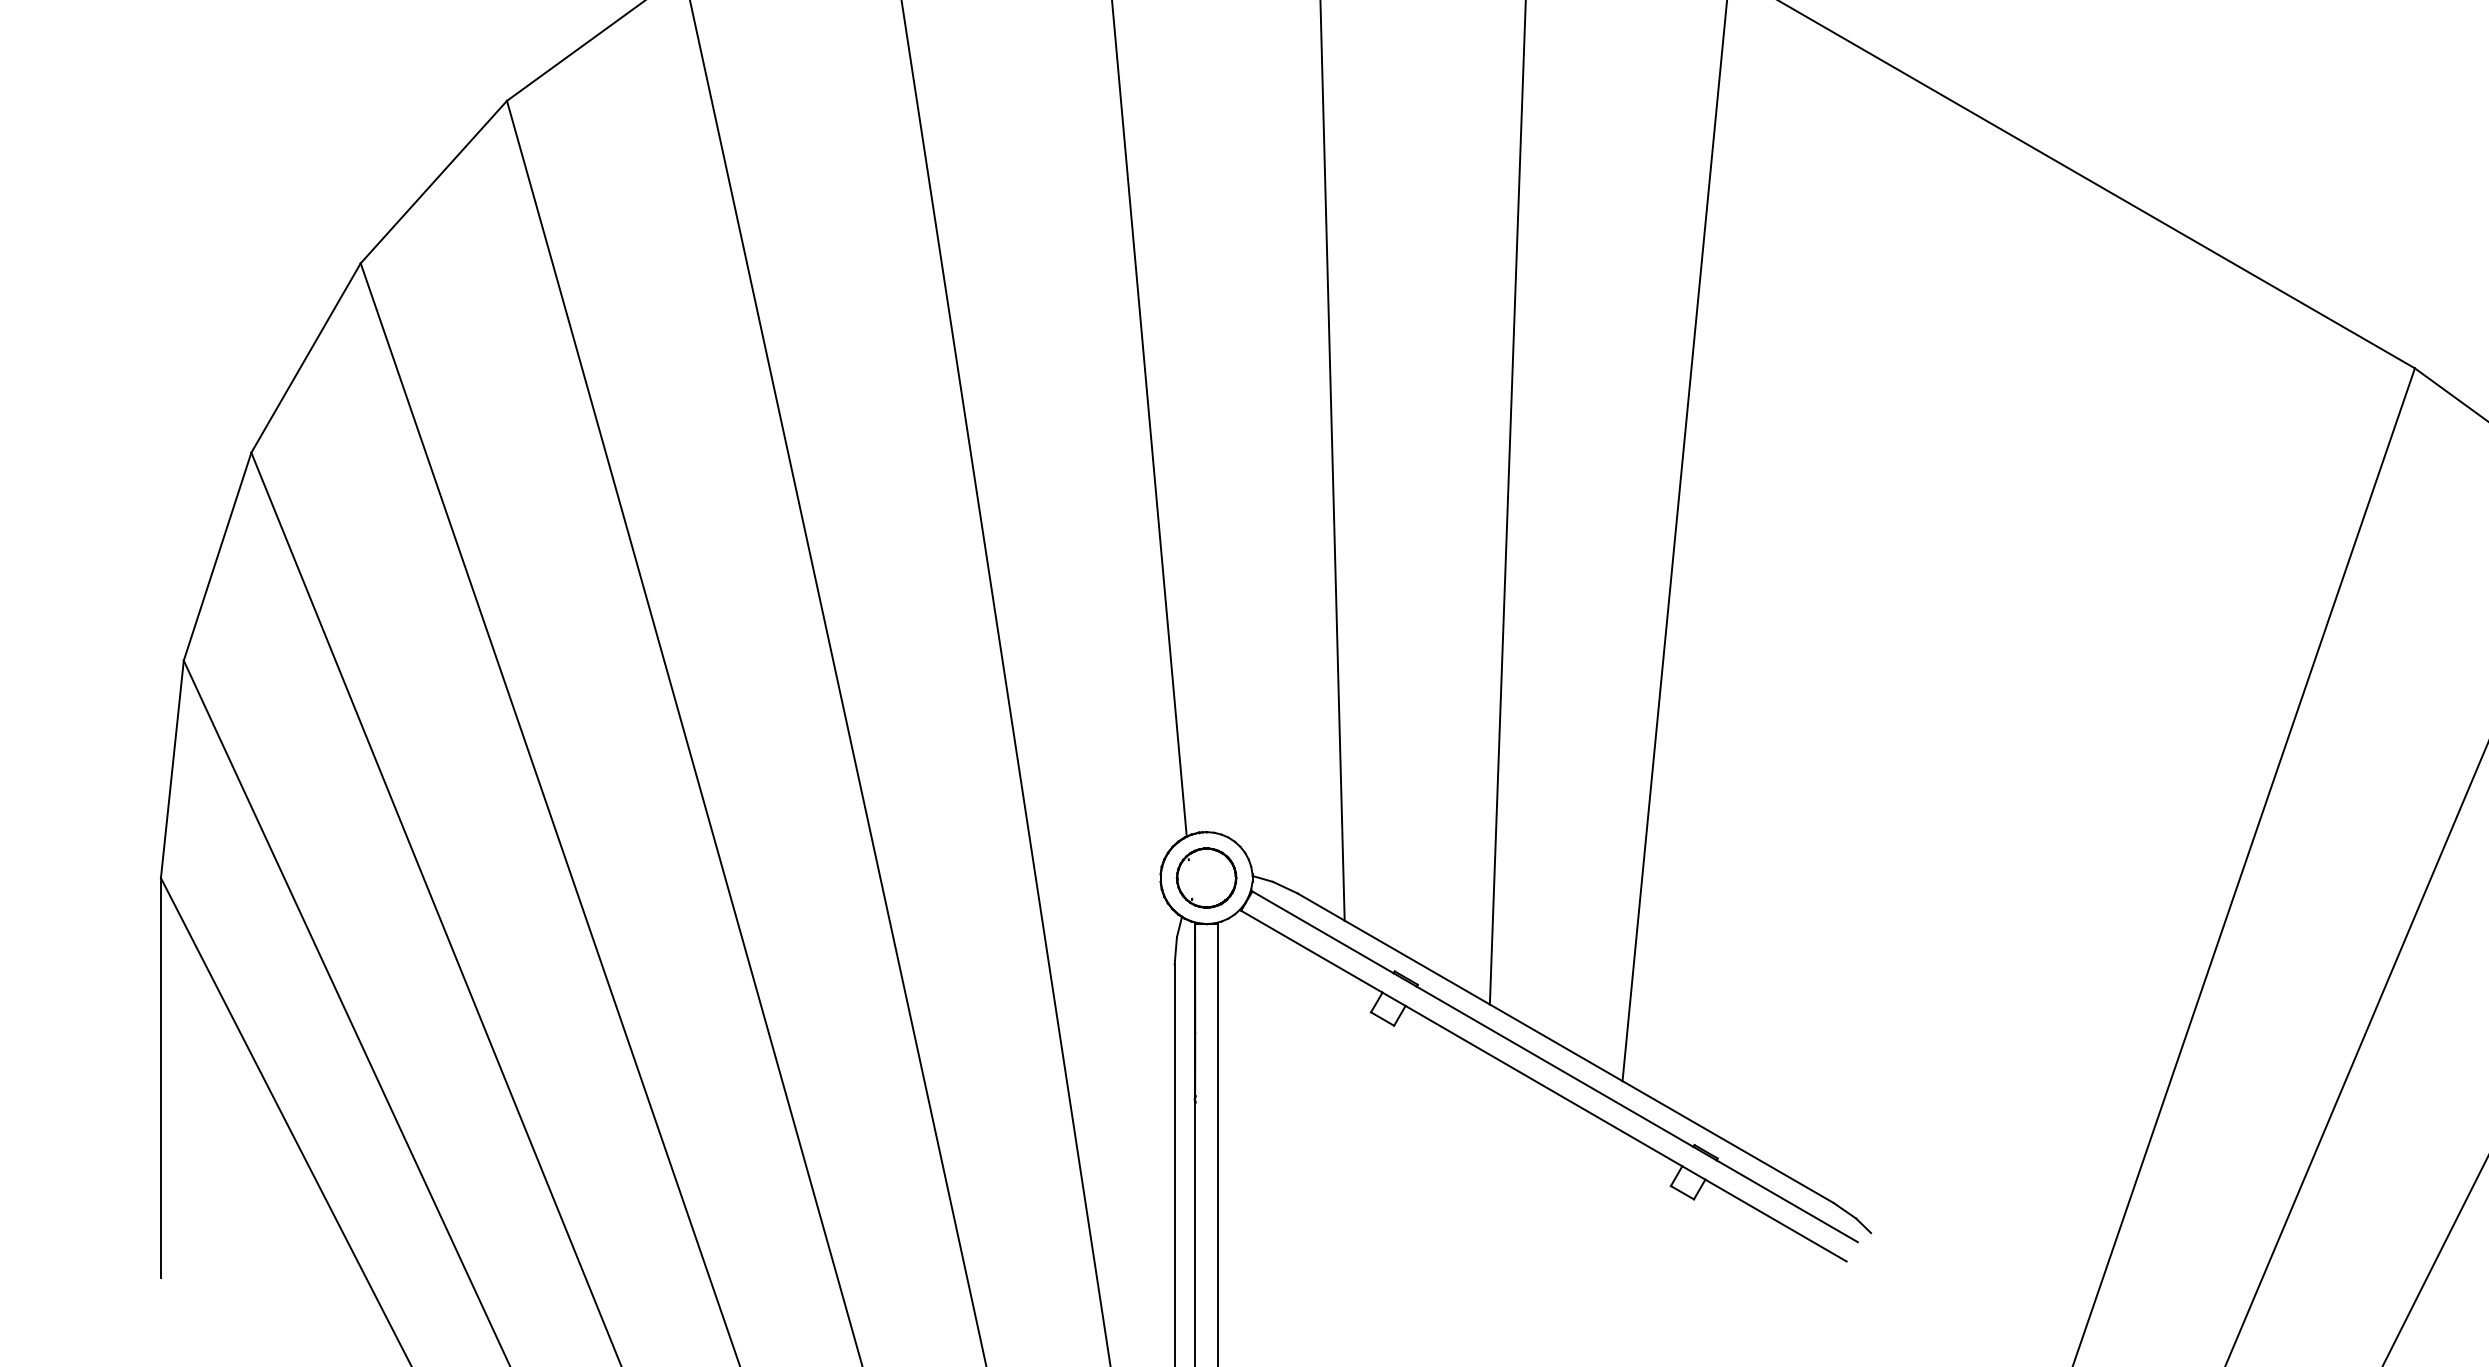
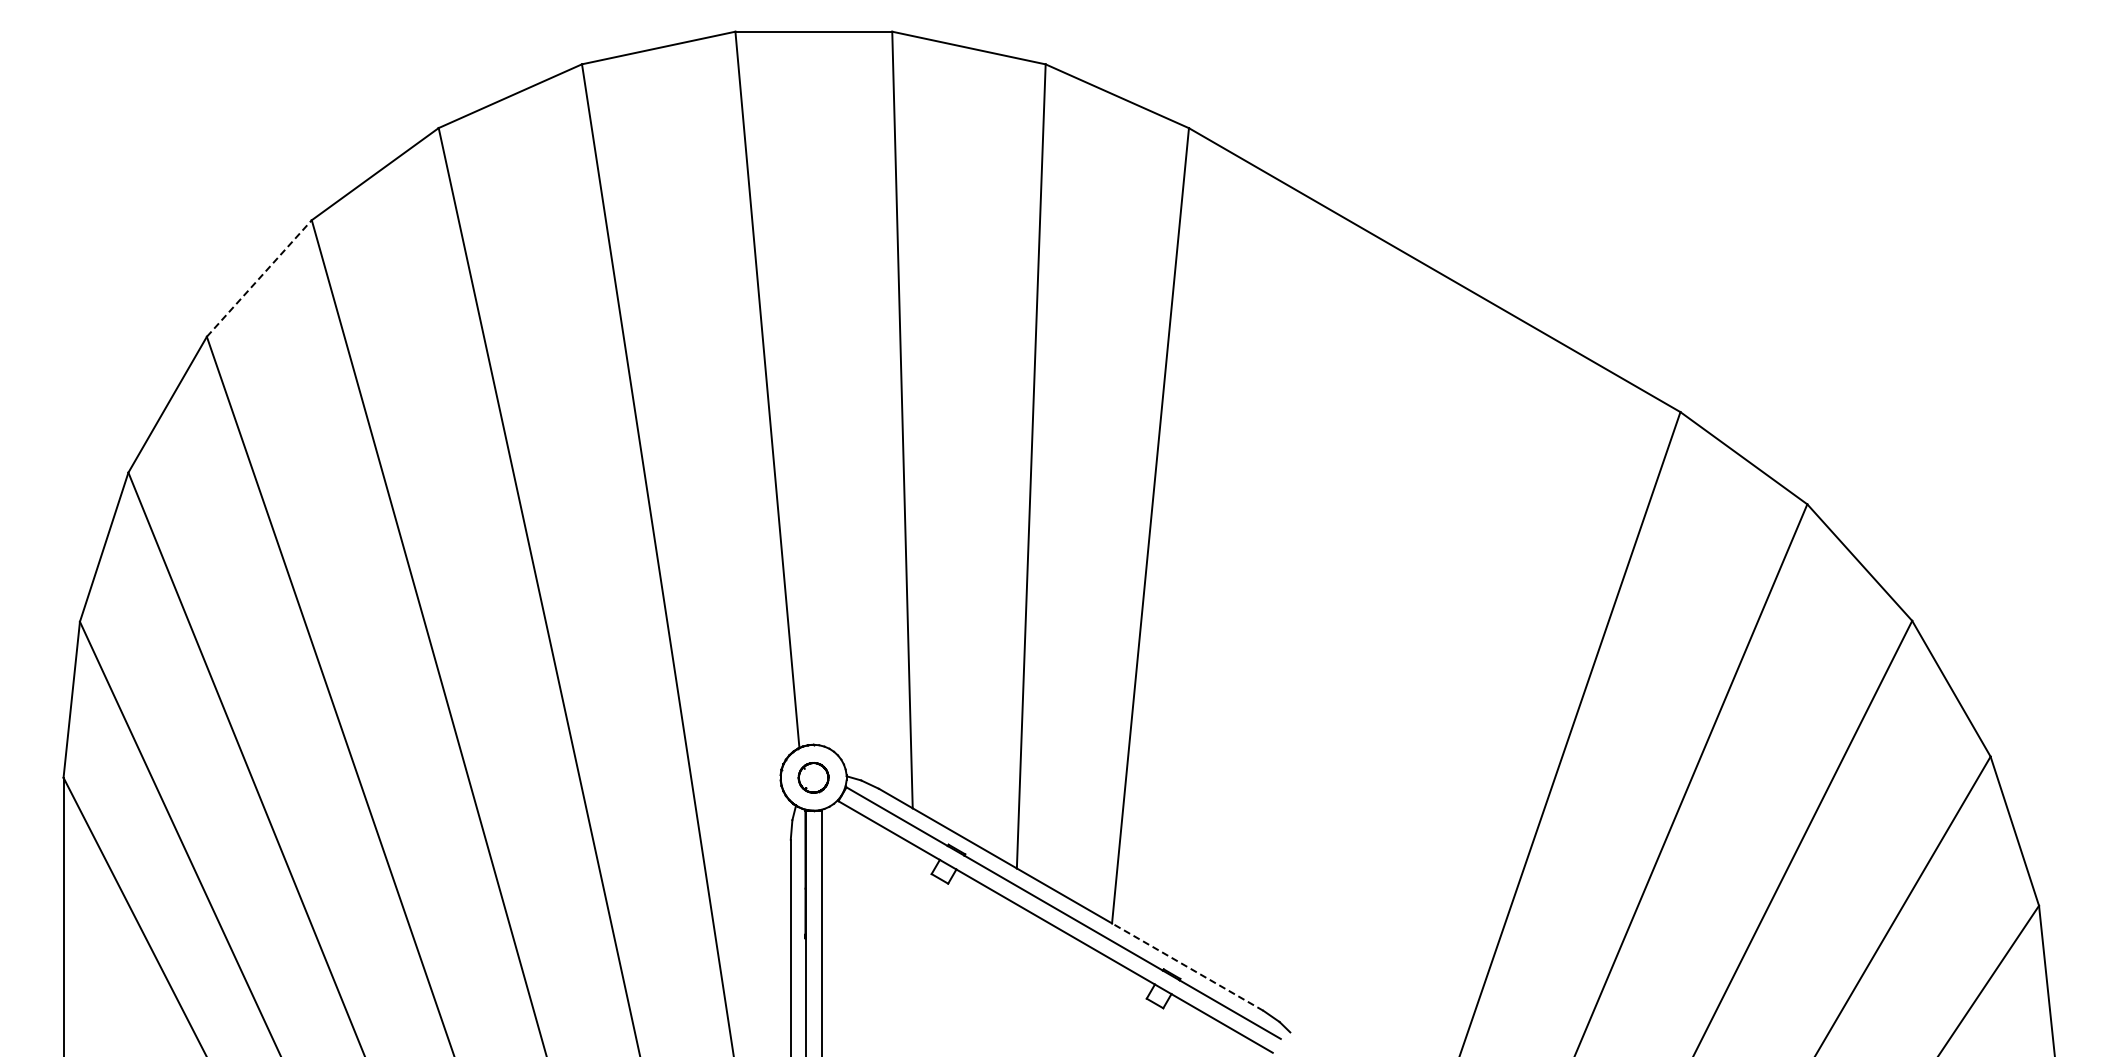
line: (434, 182) -> (259, 278), solid -> dashed
part: (1206, 877) -> (813, 777), size x0.7
line: (1727, 1141) -> (1187, 966), solid -> dashed

